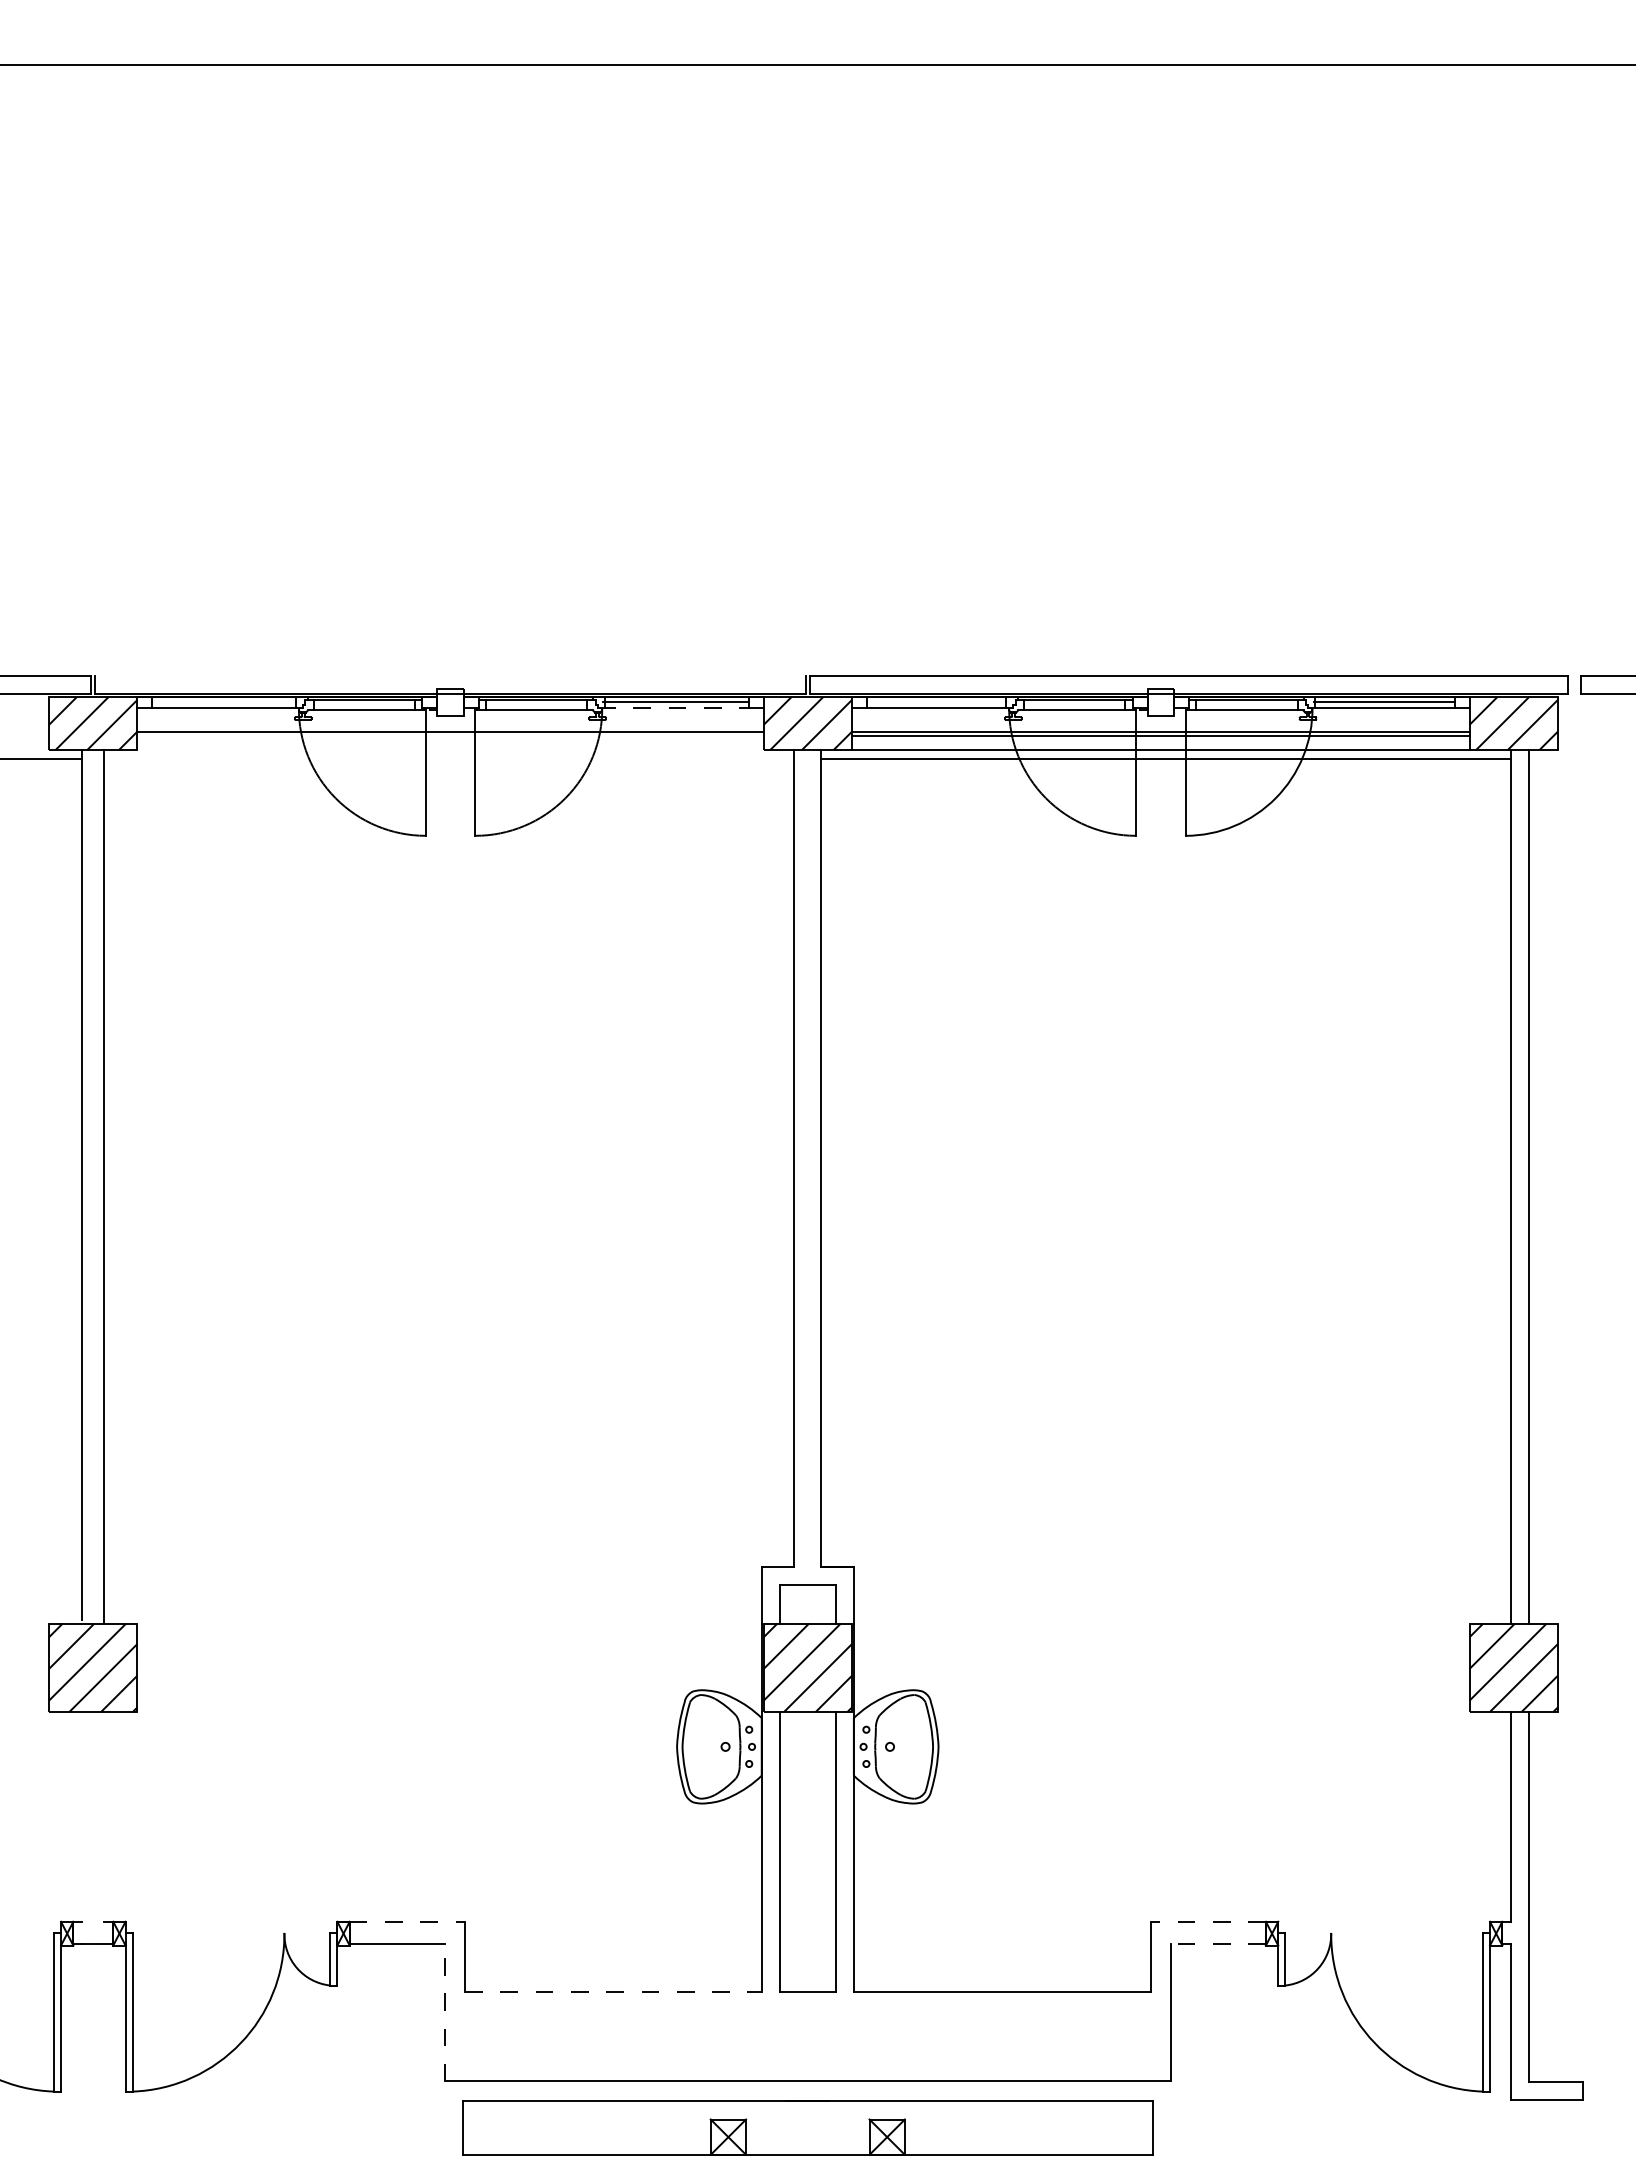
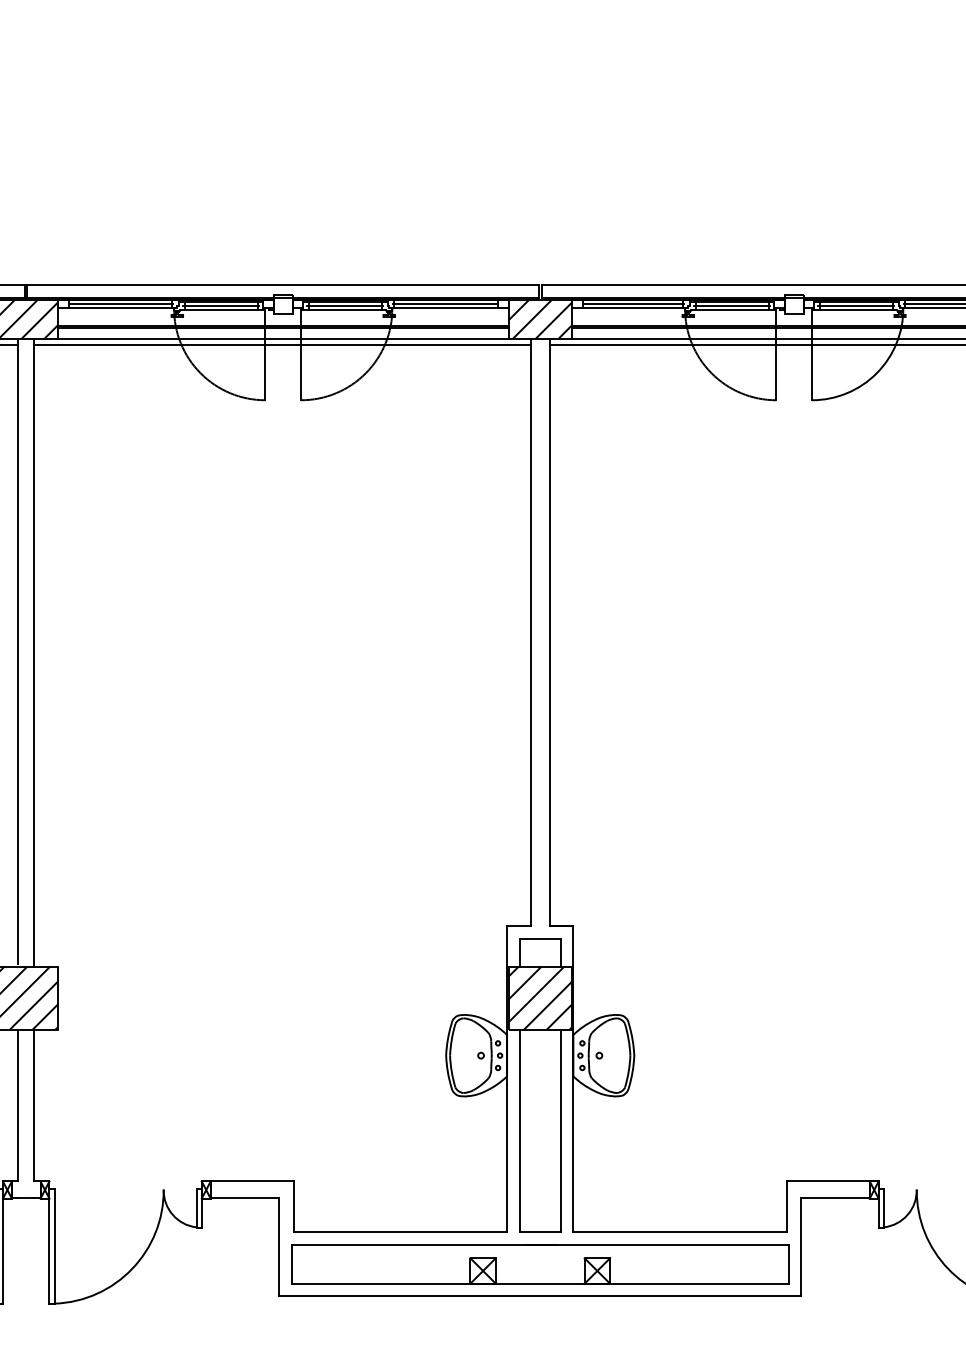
line: (450, 675) -> (283, 284), added
line: (224, 702) -> (120, 304), added
line: (936, 702) -> (632, 304), added
line: (363, 705) -> (220, 306), added
line: (536, 705) -> (345, 306), added
line: (1074, 705) -> (732, 306), added
line: (1246, 705) -> (855, 306), added
line: (673, 707) -> (443, 307), dashed -> solid
line: (450, 735) -> (283, 328), added
line: (450, 750) -> (283, 338), added
line: (449, 758) -> (282, 344), added
line: (82, 1816) -> (18, 1105), added
line: (104, 1816) -> (34, 1105), added
line: (407, 1921) -> (252, 1181), dashed -> solid
line: (1208, 1921) -> (828, 1181), dashed -> solid
line: (1218, 1944) -> (835, 1197), dashed -> solid
line: (614, 1992) -> (401, 1232), dashed -> solid
line: (445, 2012) -> (279, 1246), dashed -> solid
part: (807, 2127) -> (540, 1264), moved

